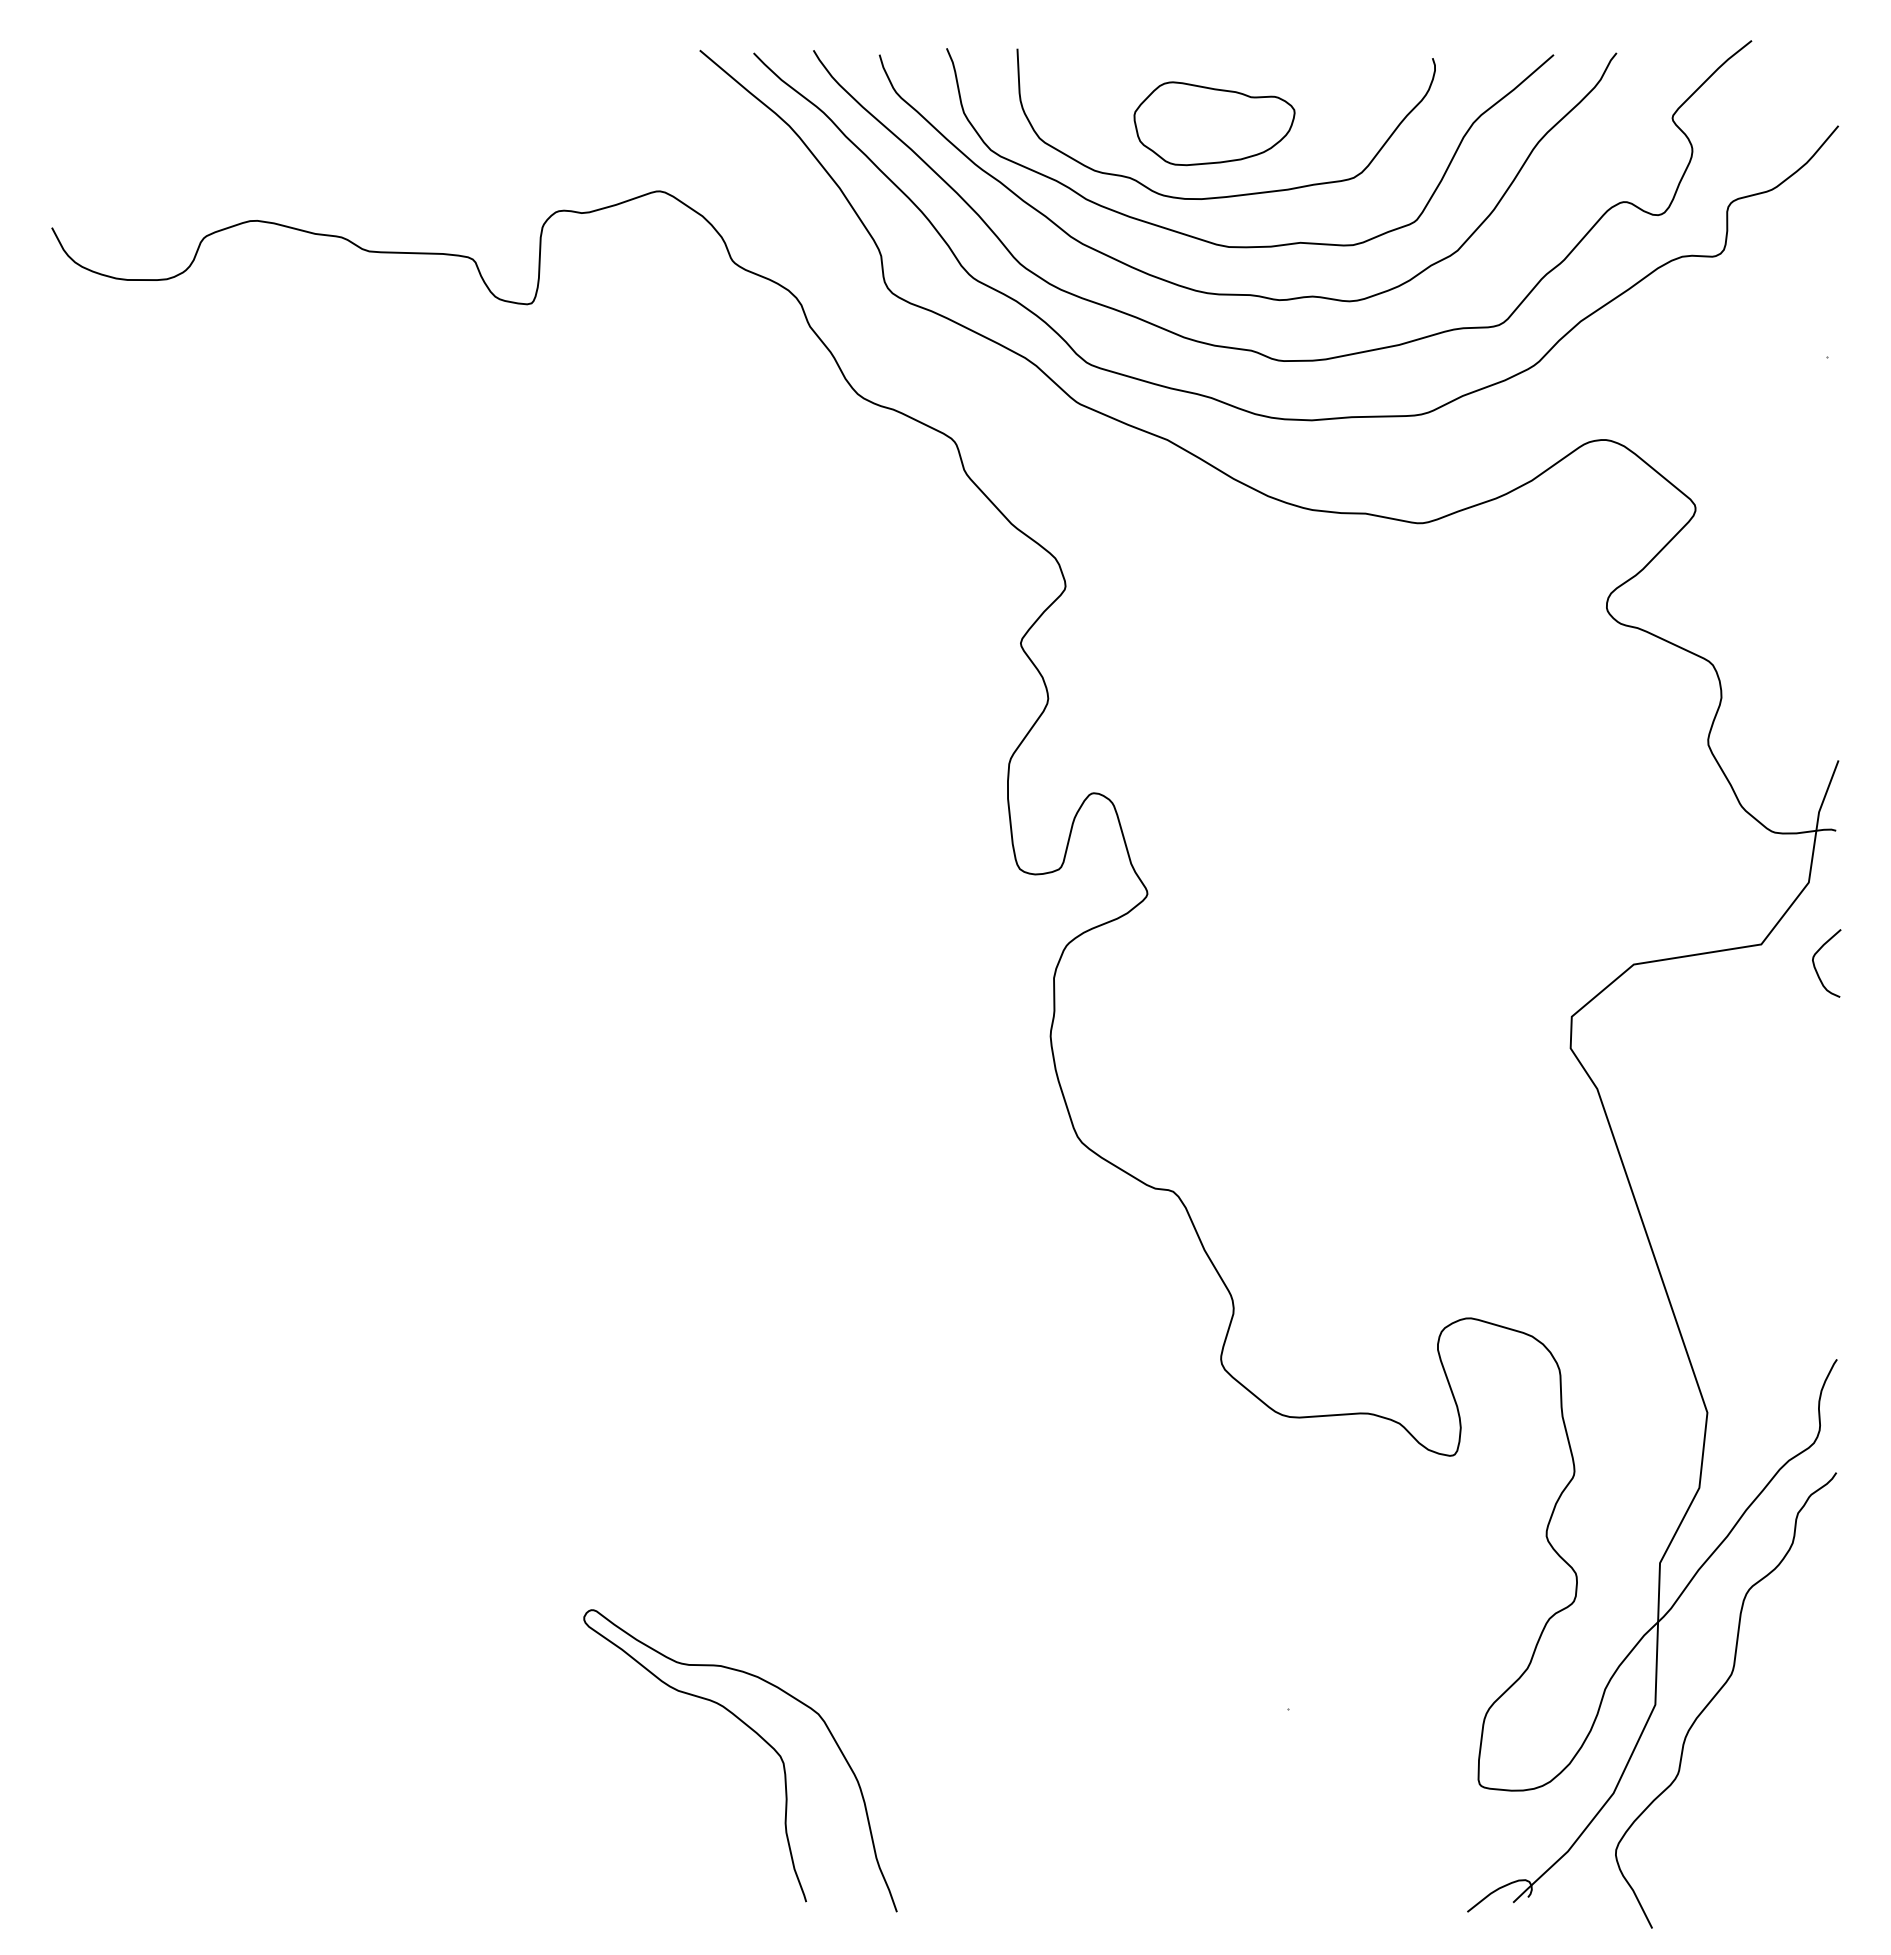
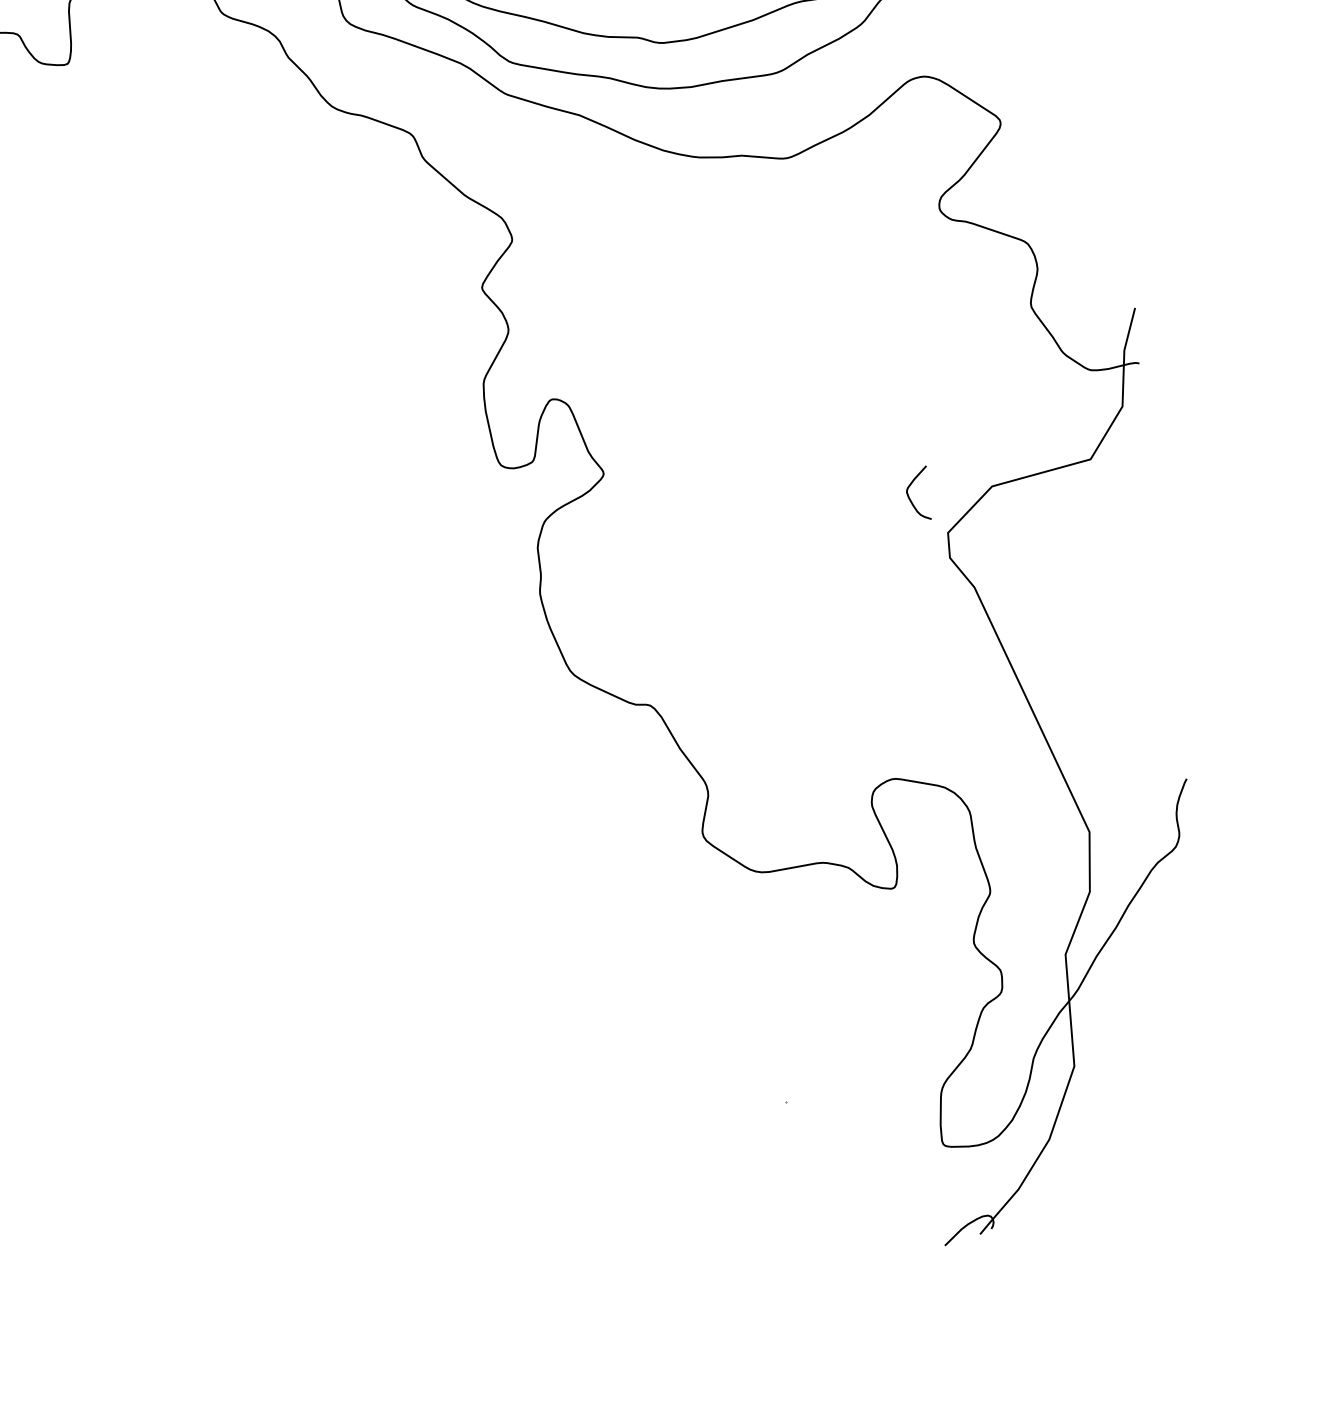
curve: (1815, 965) -> (909, 496), moved
curve: (1718, 1693) -> (1123, 1051), removed
curve: (758, 1736) -> (372, 1170), removed

